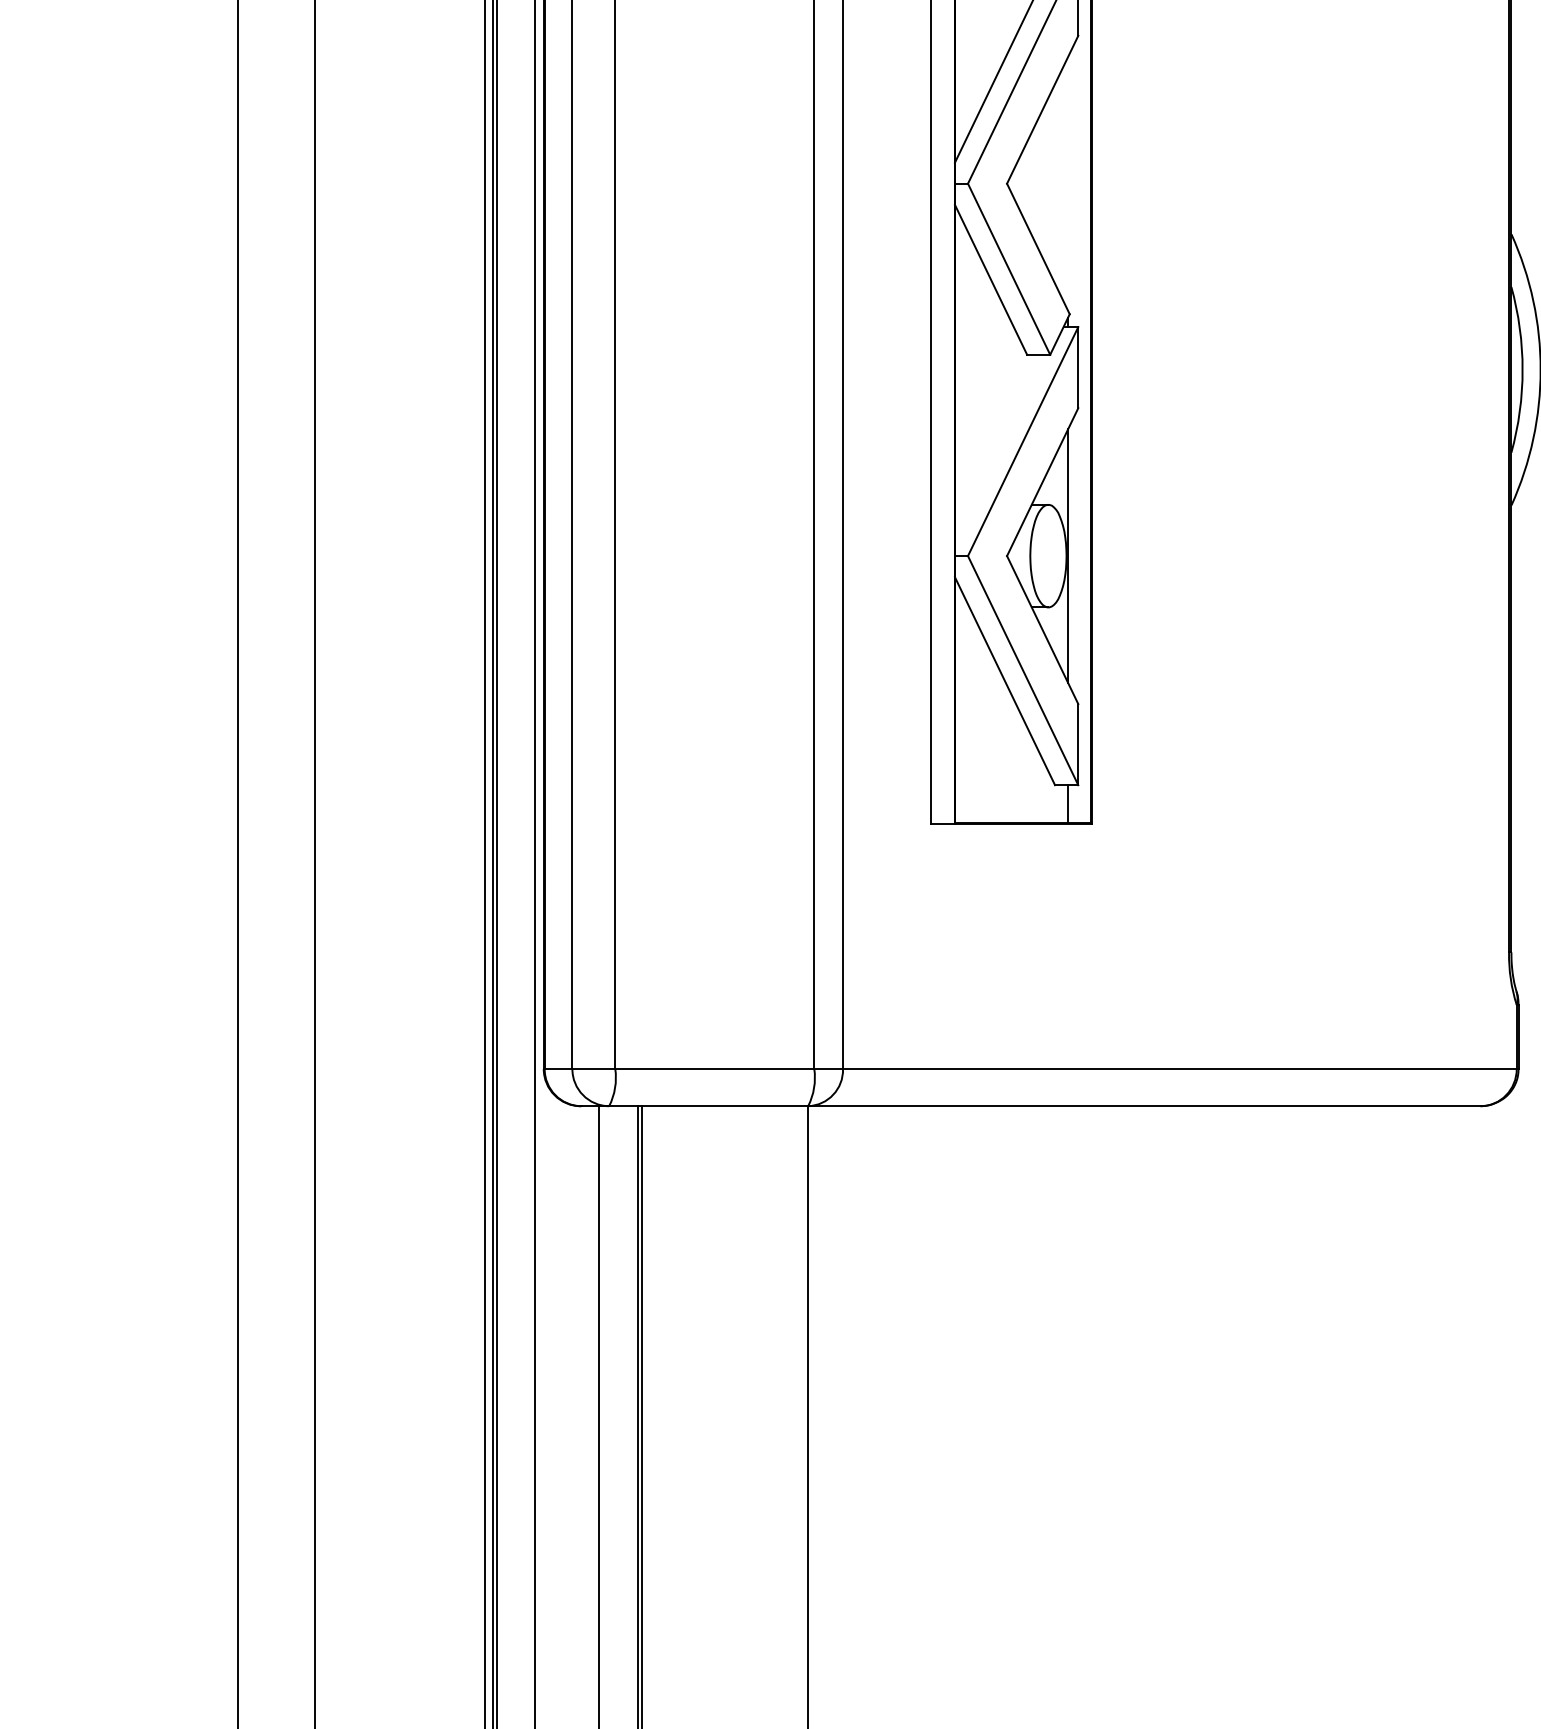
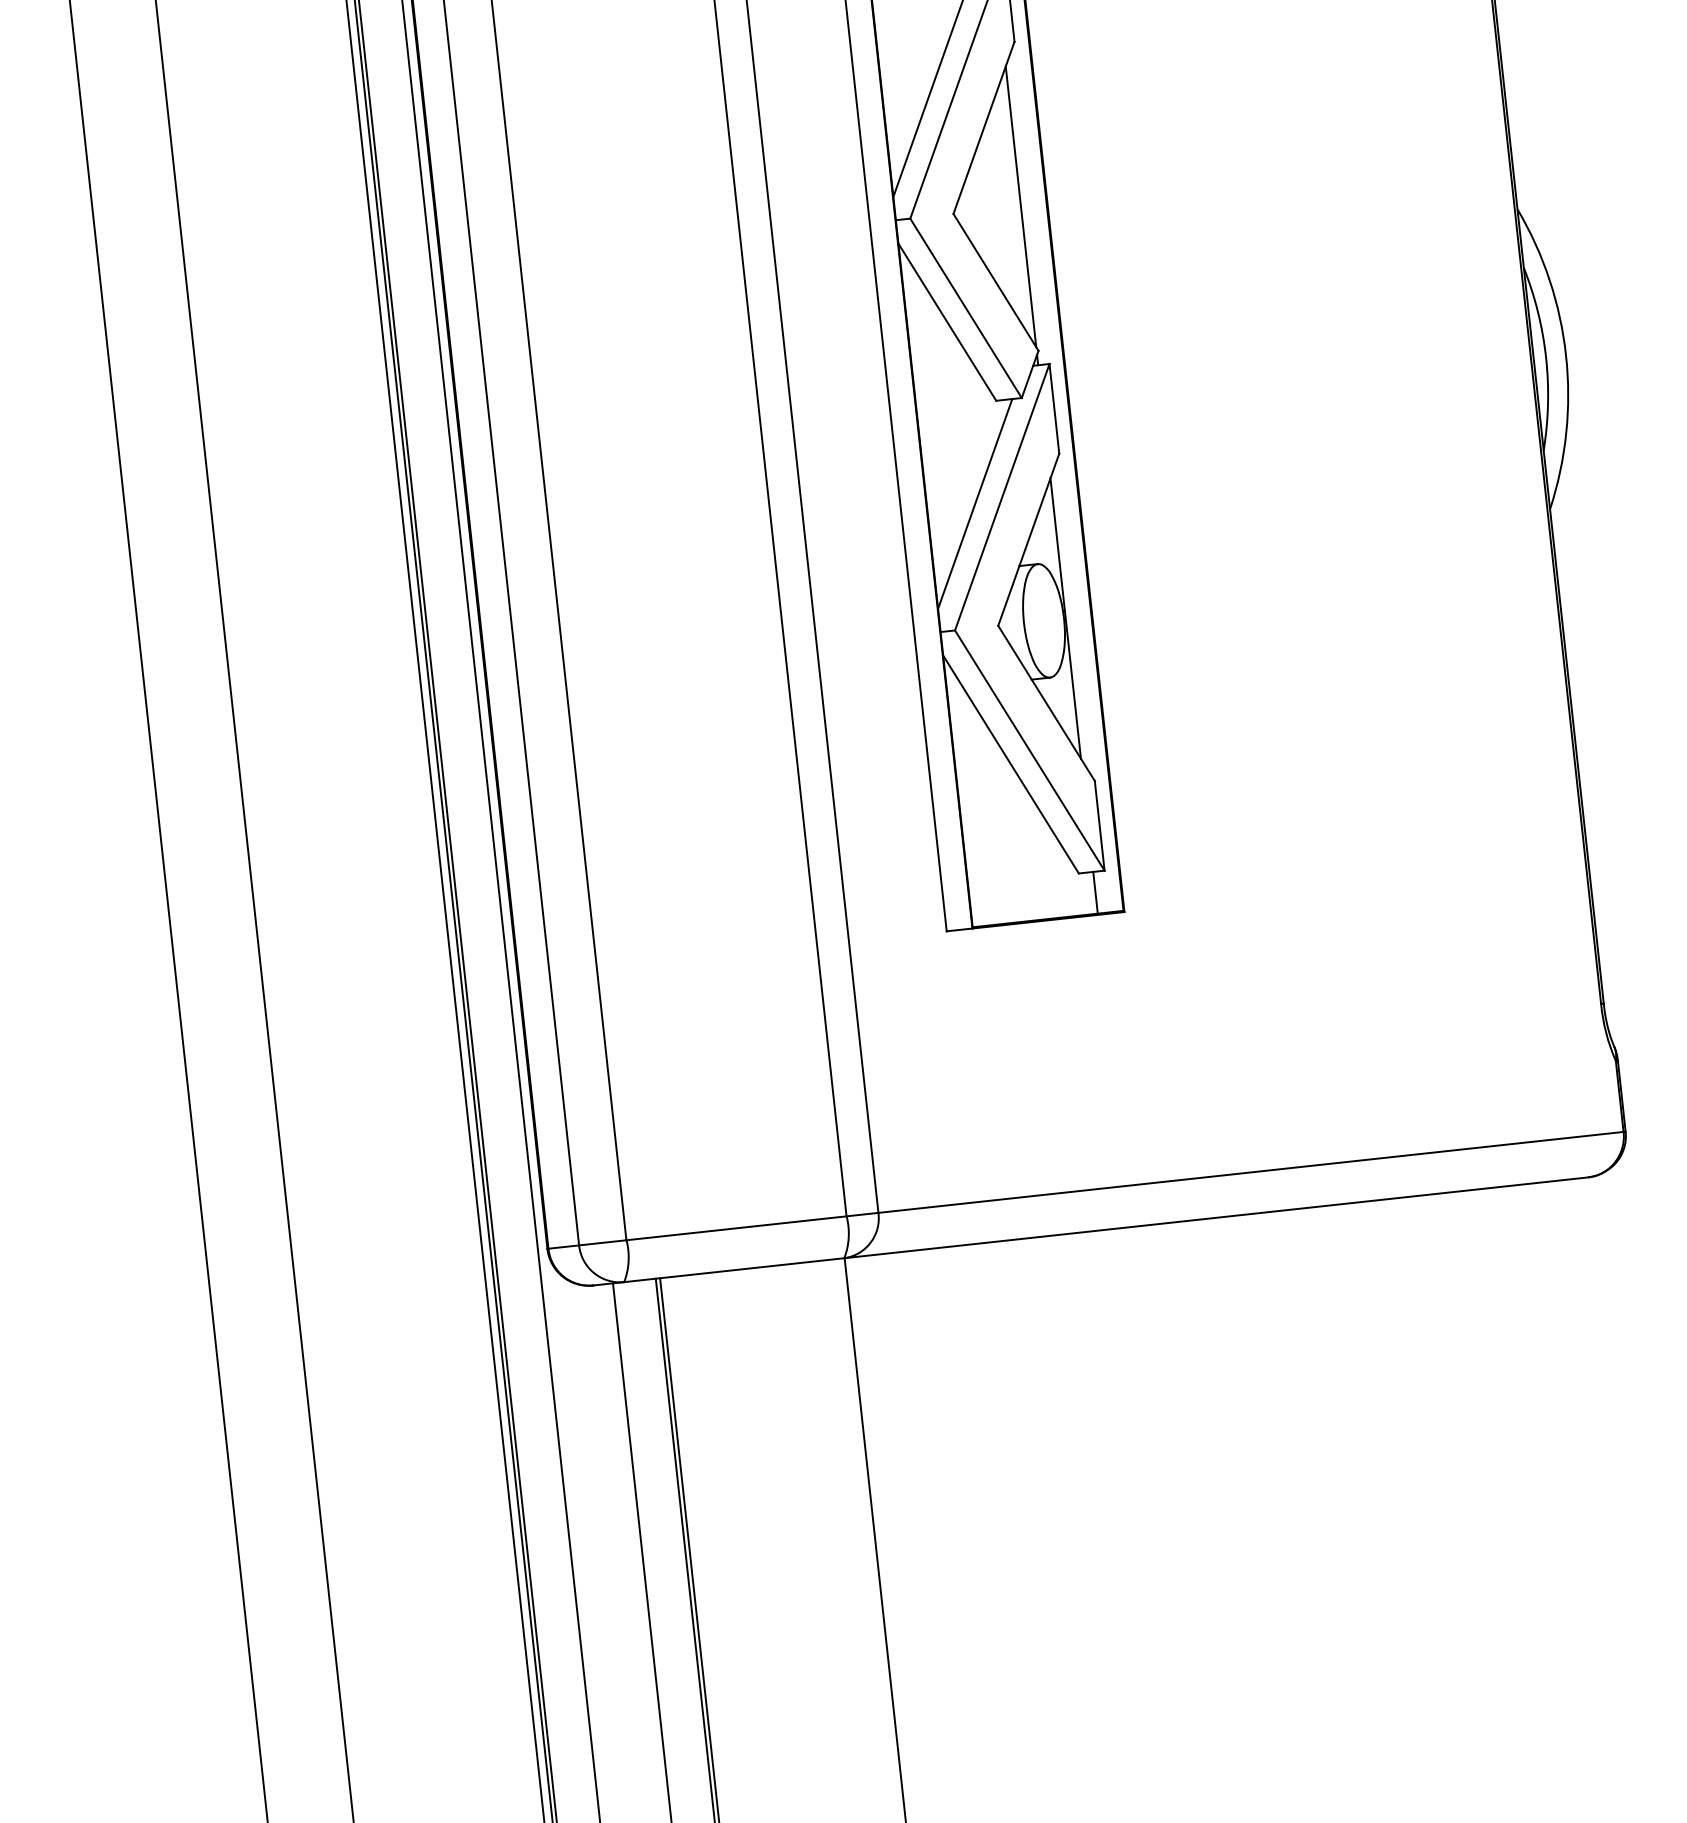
line: (1068, 183) -> (1021, 206), added
line: (997, 444) -> (974, 503), added

